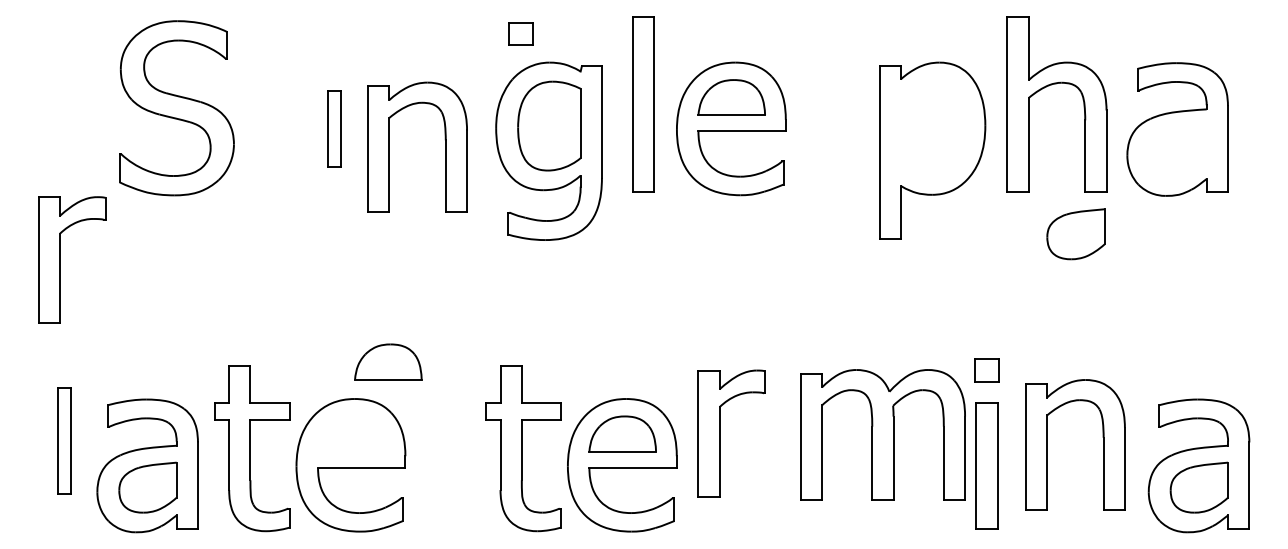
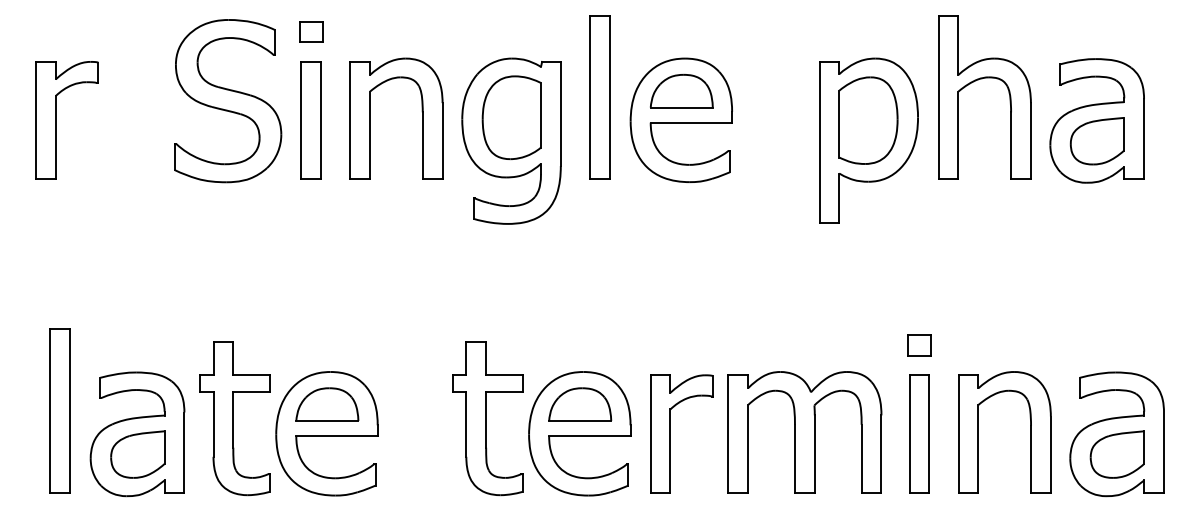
part: (520, 33) -> (310, 31), moved
part: (176, 108) -> (227, 101), moved
part: (334, 128) -> (311, 119), size x1.67
part: (932, 128) -> (868, 119), added
part: (444, 139) -> (421, 111), moved
part: (1075, 234) -> (1097, 141), moved
part: (60, 259) -> (56, 119), moved
part: (388, 361) -> (327, 404), moved
part: (720, 433) -> (671, 433), moved
part: (882, 434) -> (804, 432), moved
part: (1102, 437) -> (1029, 425), moved
part: (64, 440) -> (60, 410), size x1.67

